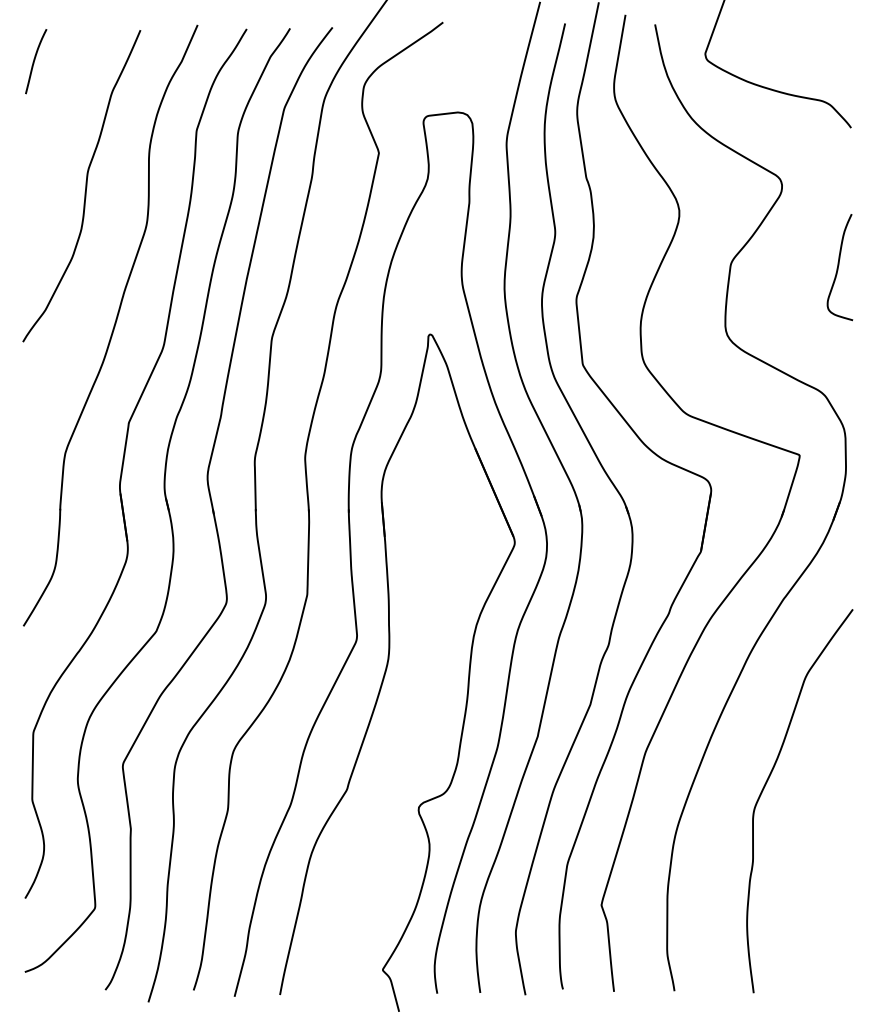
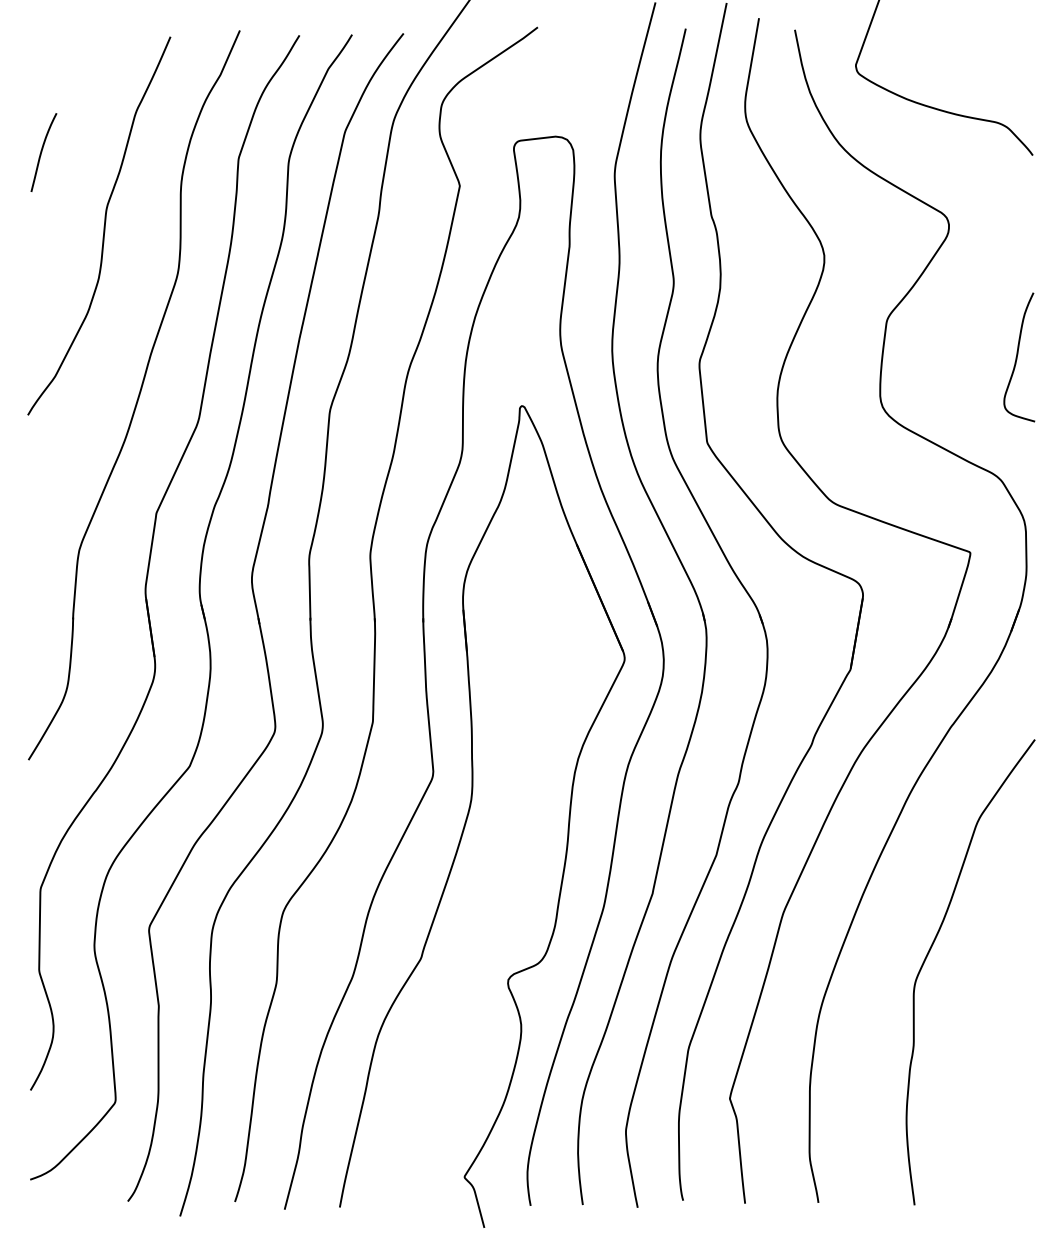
curve: (35, 60) -> (43, 151), moved
curve: (838, 267) -> (1017, 357), moved

